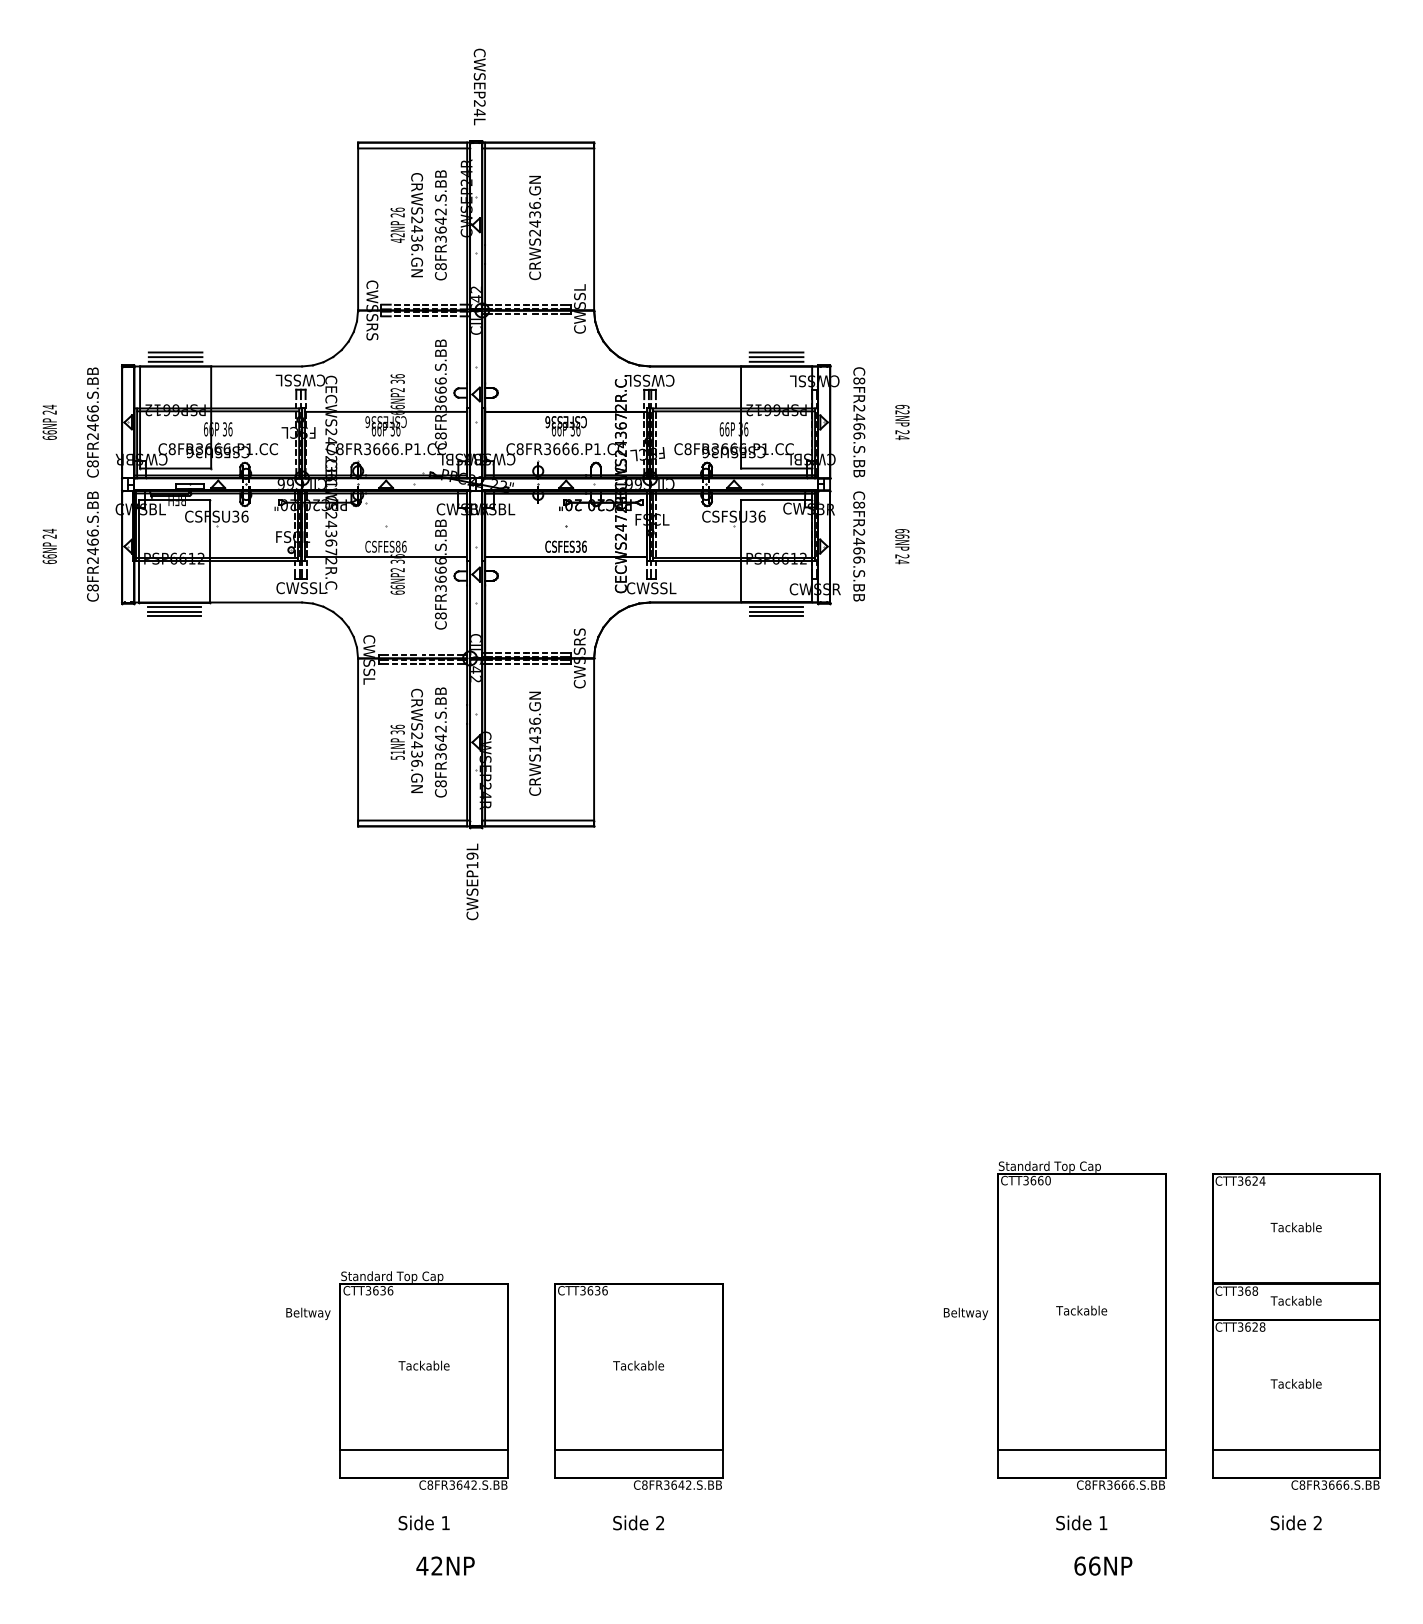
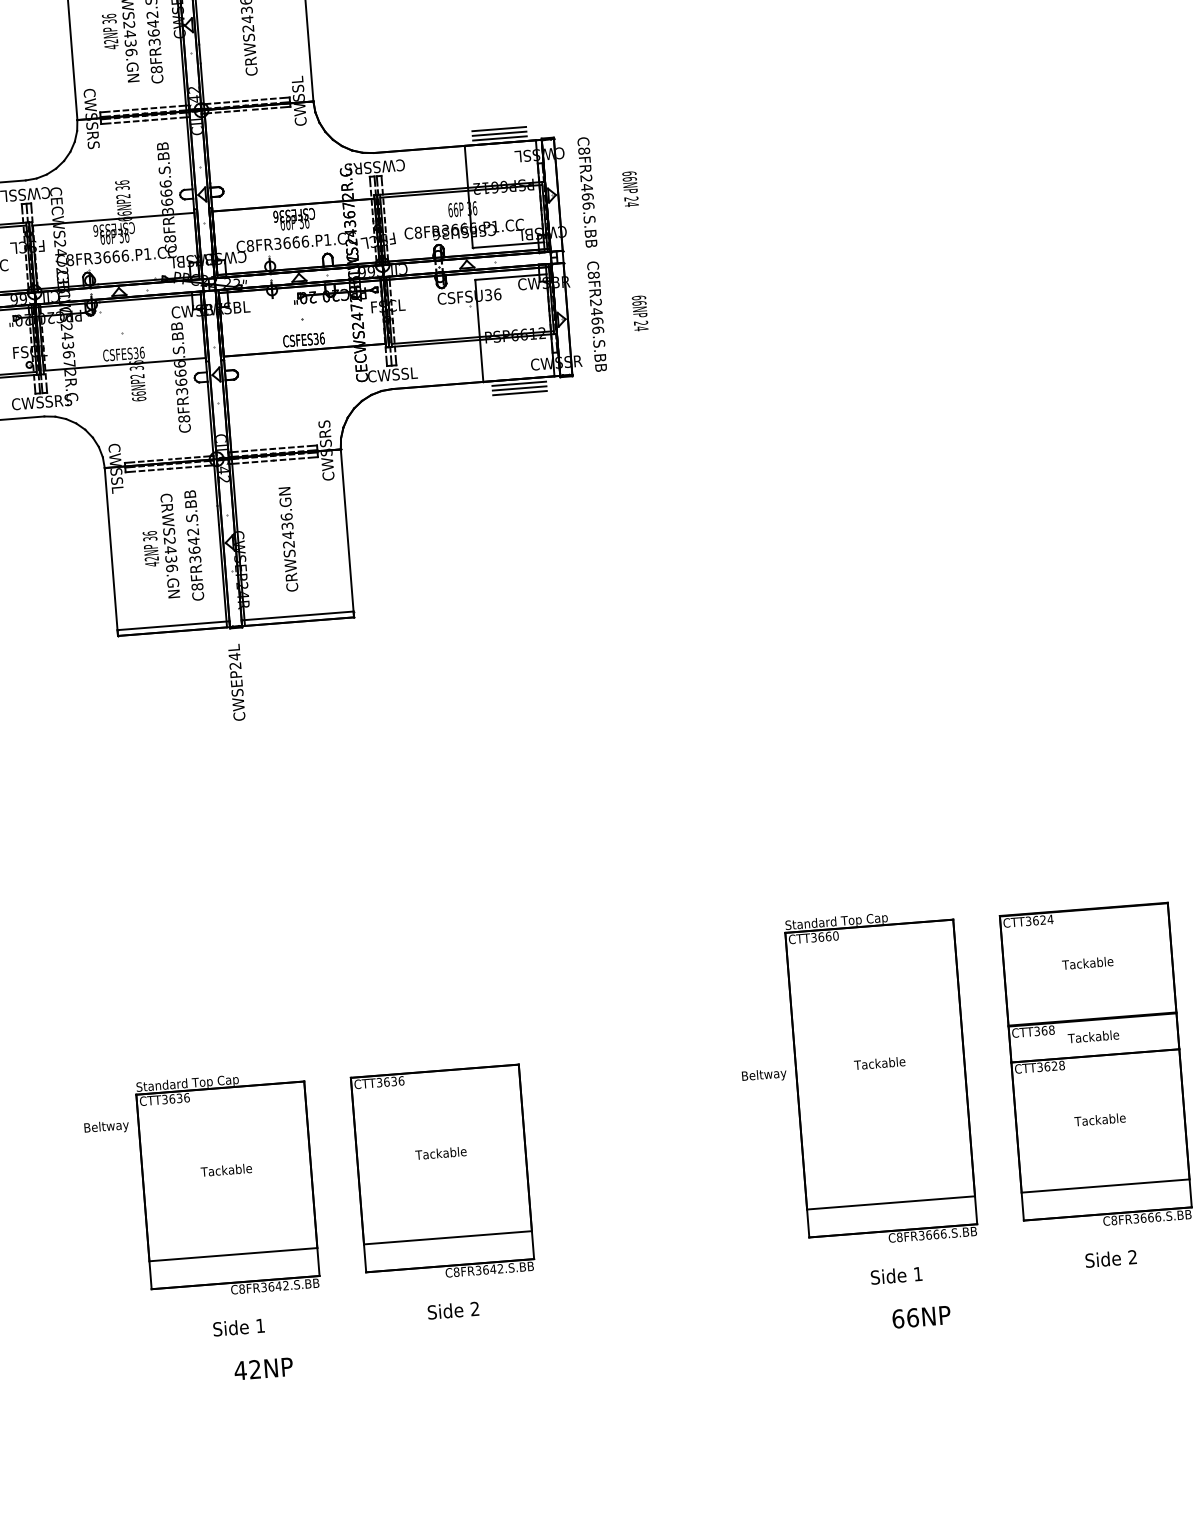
text: (398, 215) -> (110, 21), 26 -> 36
text: (649, 380) -> (374, 167), CWSSL -> CWSSRS
text: (902, 412) -> (629, 179), 62NP -> 66NP
text: (397, 546) -> (135, 352), CSFES86 -> CSFES36
text: (300, 588) -> (41, 402), CWSSL -> CWSSRS
text: (534, 748) -> (288, 544), CRWS1436.GN -> CRWS2436.GN
text: (397, 755) -> (151, 561), 51NP -> 42NP
text: (472, 860) -> (235, 661), CWSEP19L -> CWSEP24L

